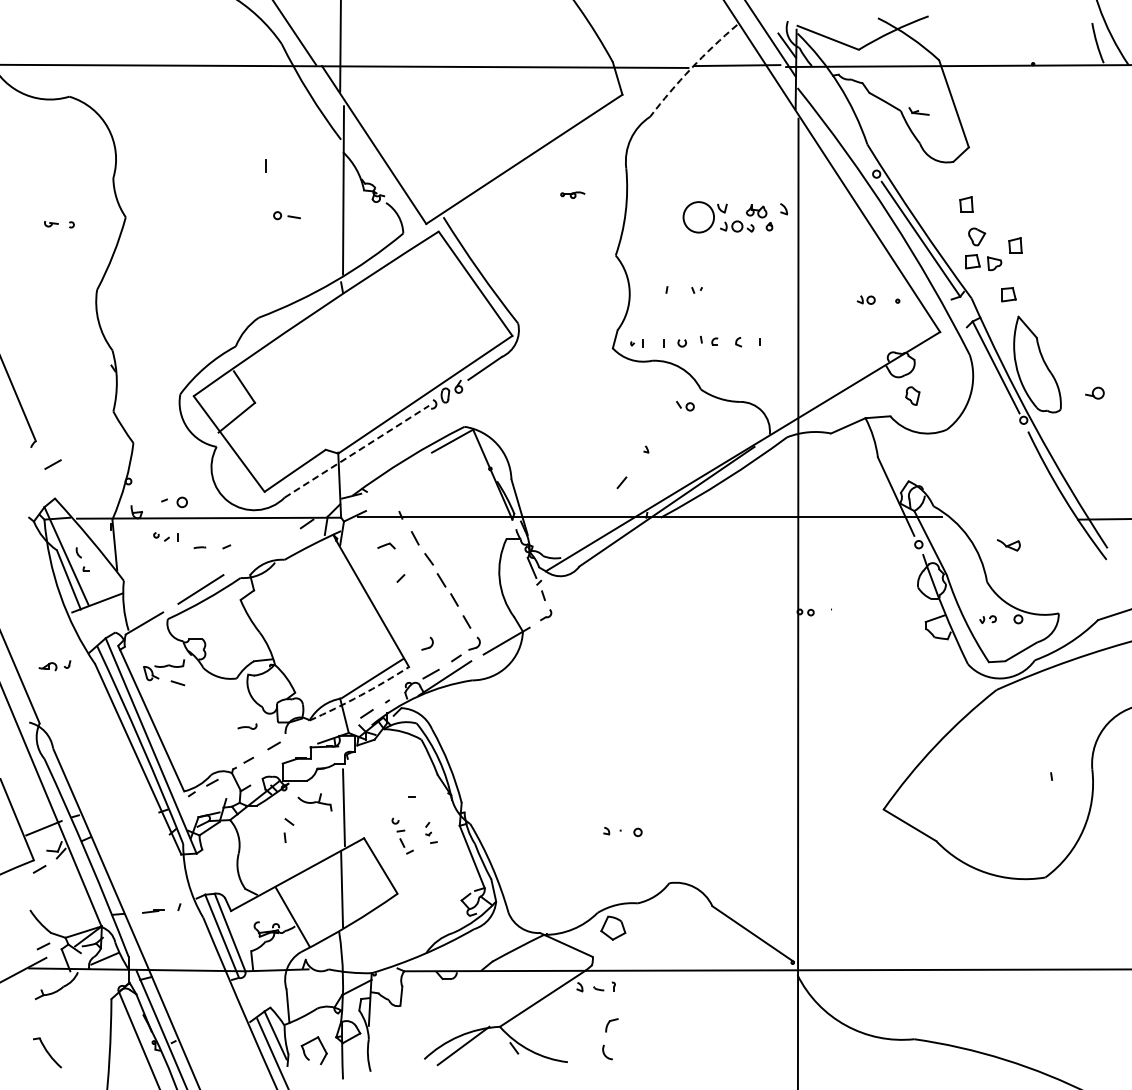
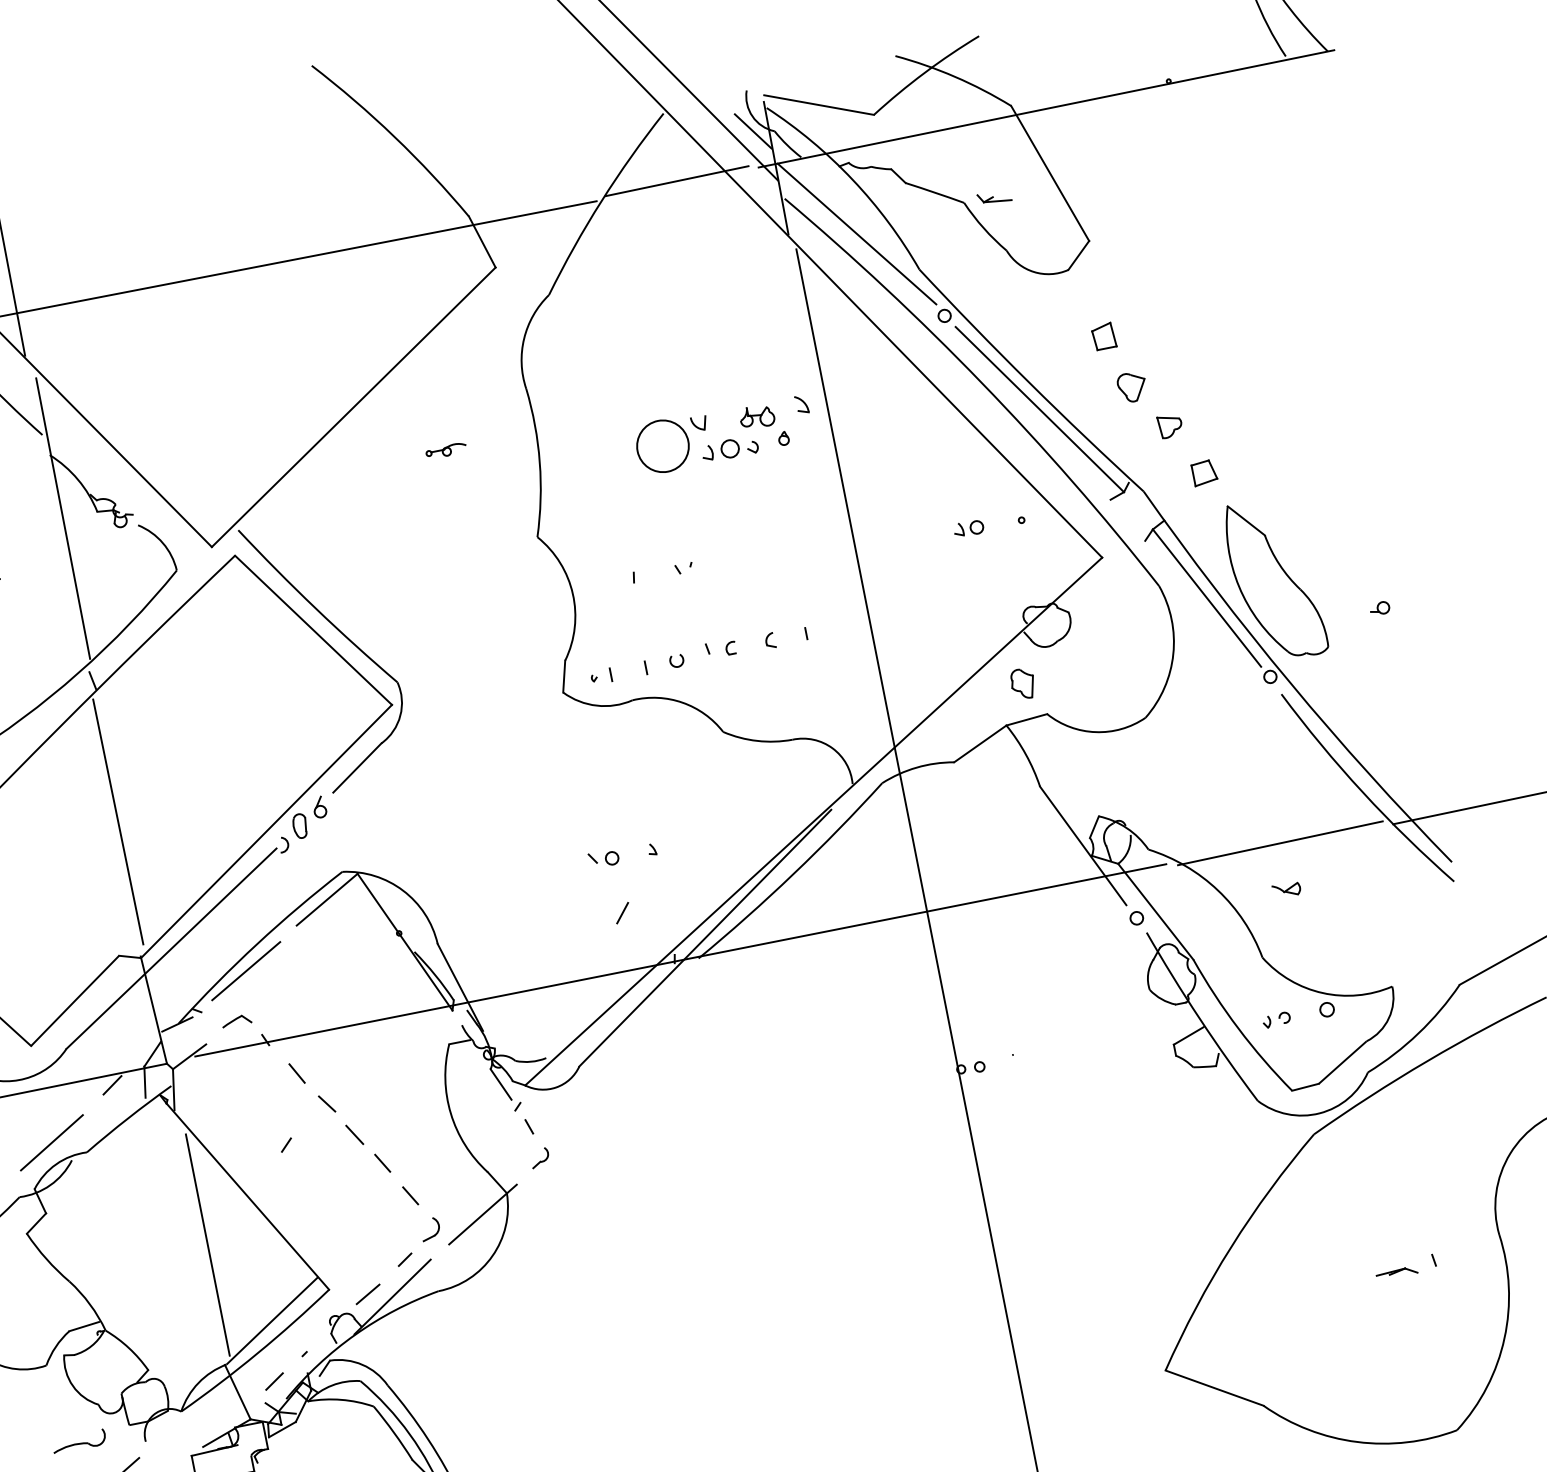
arc: (691, 68) -> (601, 201), dashed -> solid
line: (835, 116) -> (857, 233), added
part: (1015, 245) -> (1199, 388), removed
part: (972, 261) -> (1132, 429), removed
line: (340, 371) -> (117, 820), added
part: (1094, 393) -> (1379, 608), size x0.62
part: (912, 395) -> (1022, 683), moved
part: (685, 406) -> (604, 859), moved
line: (356, 451) -> (170, 948), dashed -> solid
line: (397, 473) -> (246, 971), added
line: (1010, 517) -> (1280, 842), added
part: (386, 545) -> (236, 1020), moved
part: (1008, 545) -> (1286, 890), size x0.71
line: (265, 549) -> (51, 1141), added
line: (343, 626) -> (206, 1243), added
part: (427, 643) -> (352, 1244), removed
arc: (360, 695) -> (257, 1353), dashed -> solid
part: (247, 726) -> (80, 1441), size x1.67
part: (1028, 779) -> (1396, 1272), added

